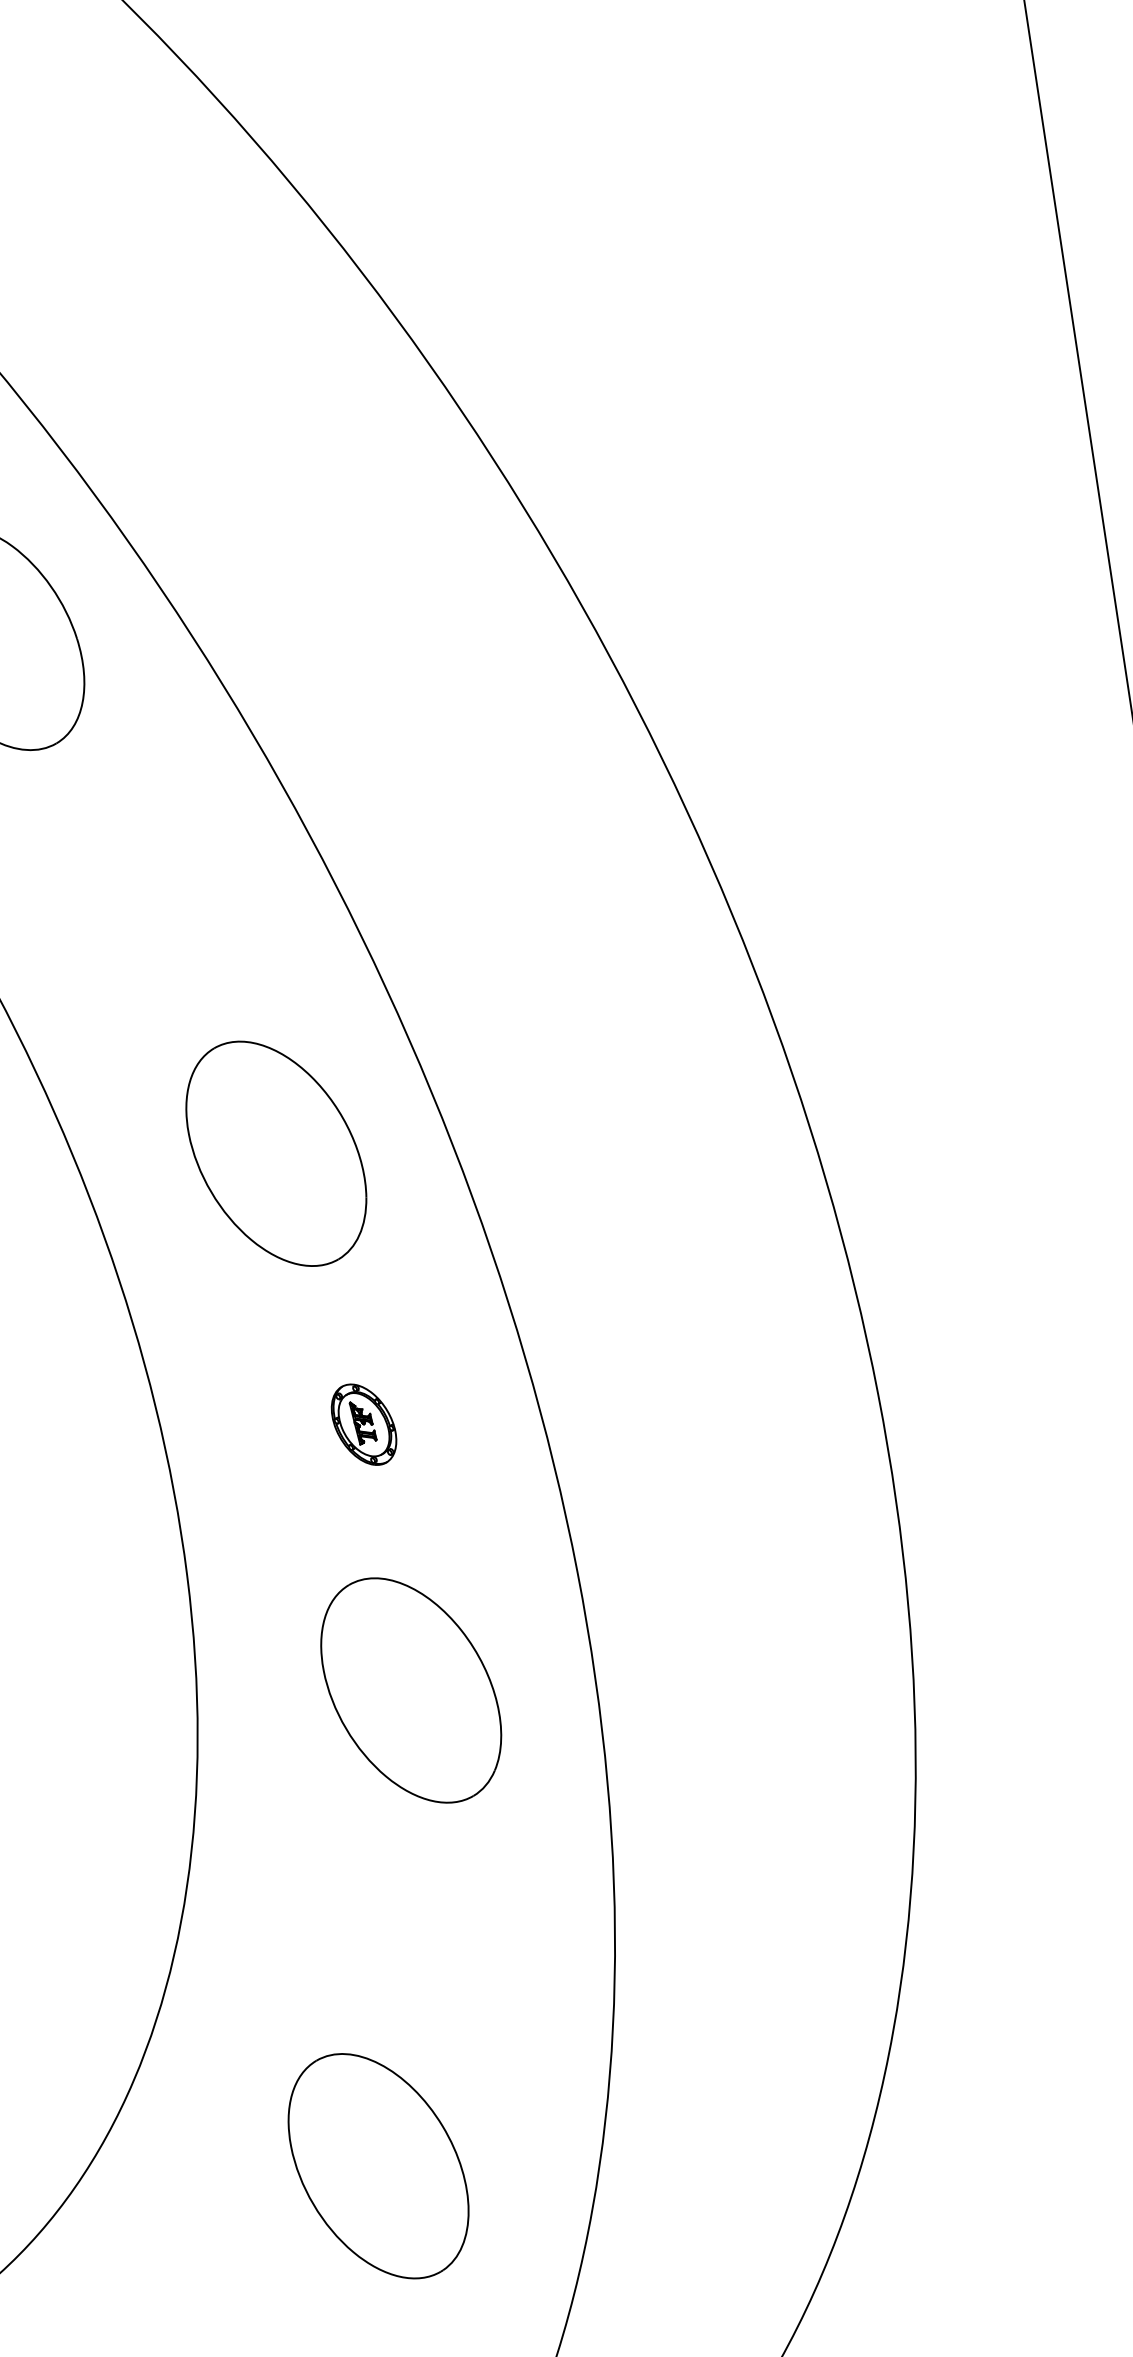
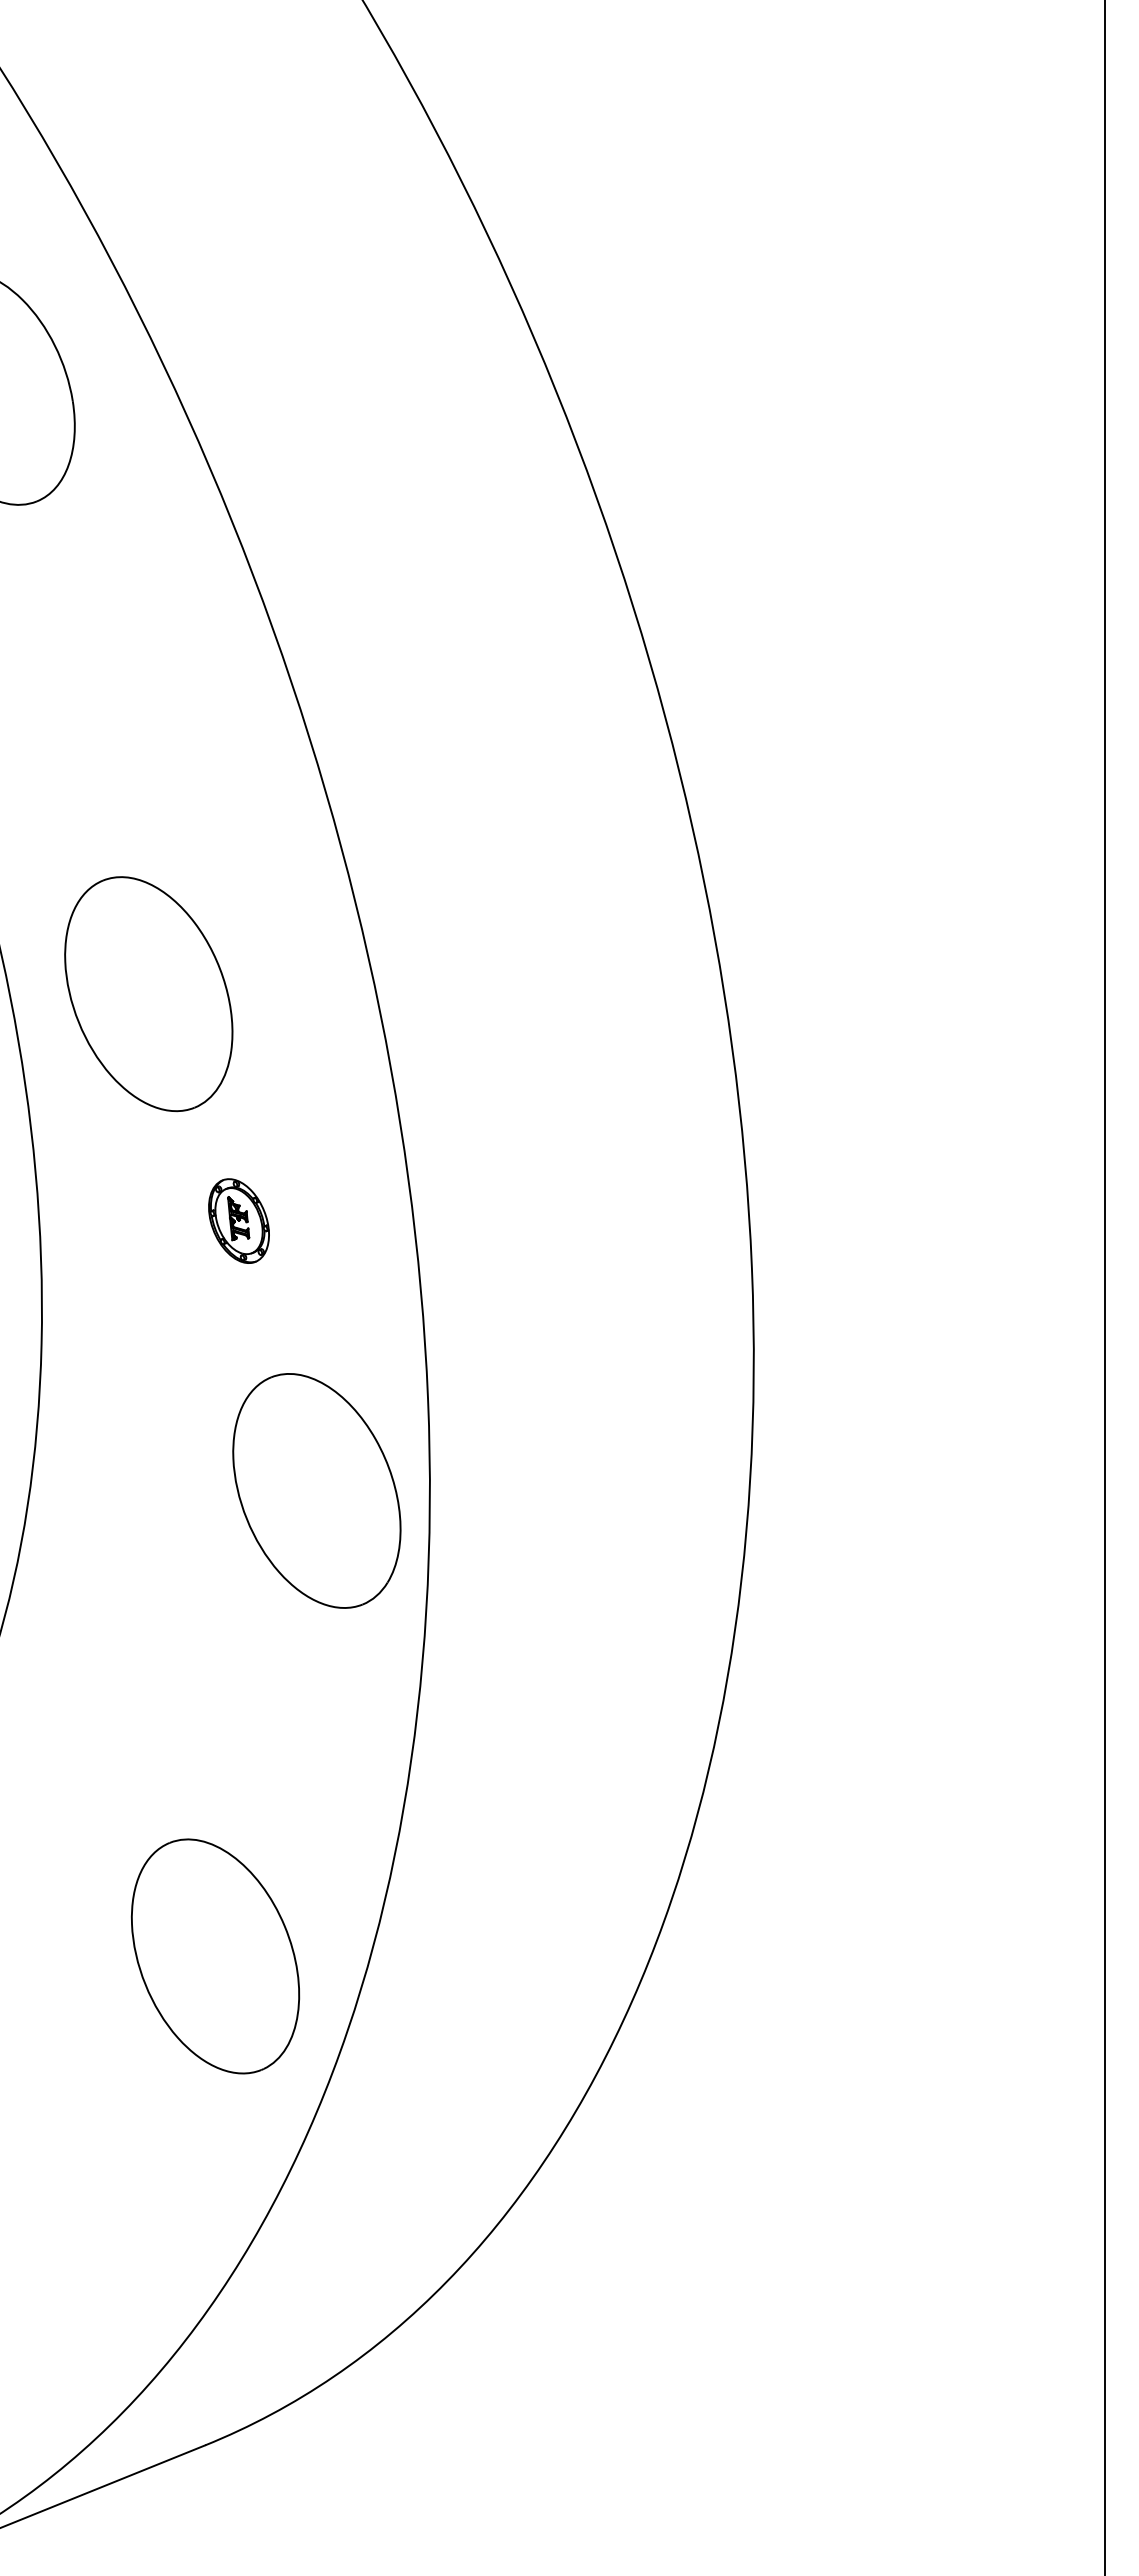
part: (276, 1154) -> (148, 994), moved
part: (410, 1690) -> (316, 1490), moved
part: (378, 2166) -> (215, 1956), moved

